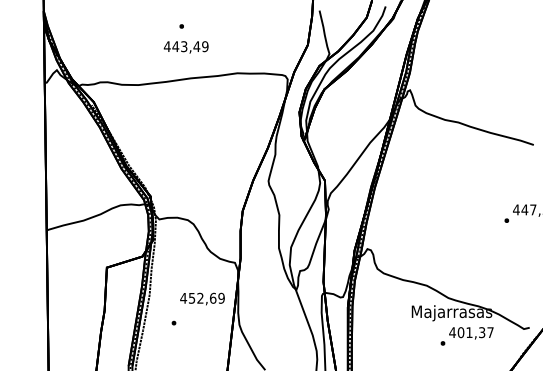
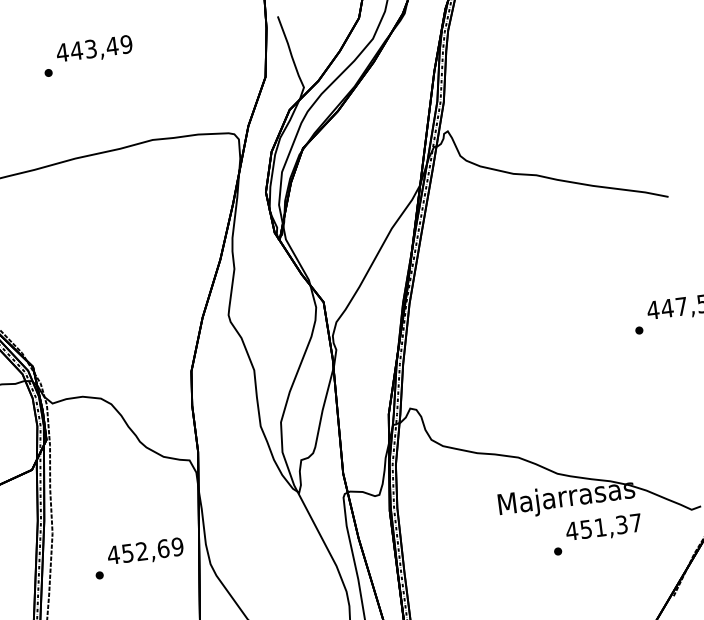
text: (185, 47) -> (93, 50), moved
text: (202, 298) -> (145, 551), moved
text: (460, 332) -> (585, 529), 401,37 -> 451,37

